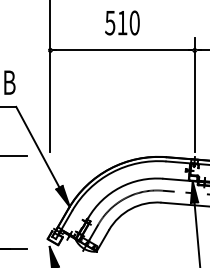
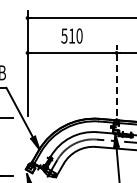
line: (194, 95) -> (116, 80), solid -> dashed

